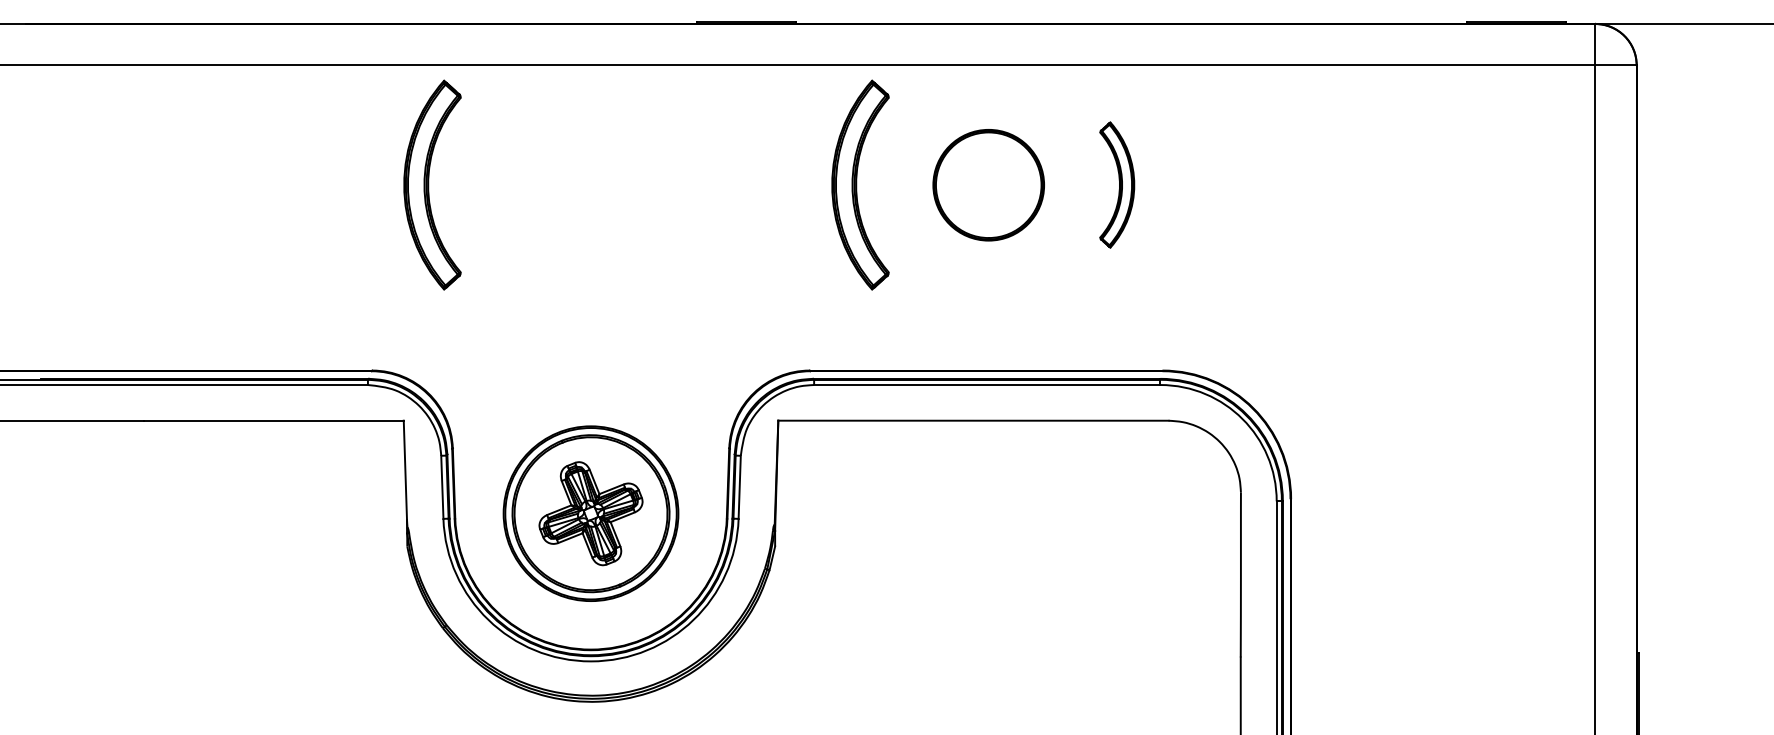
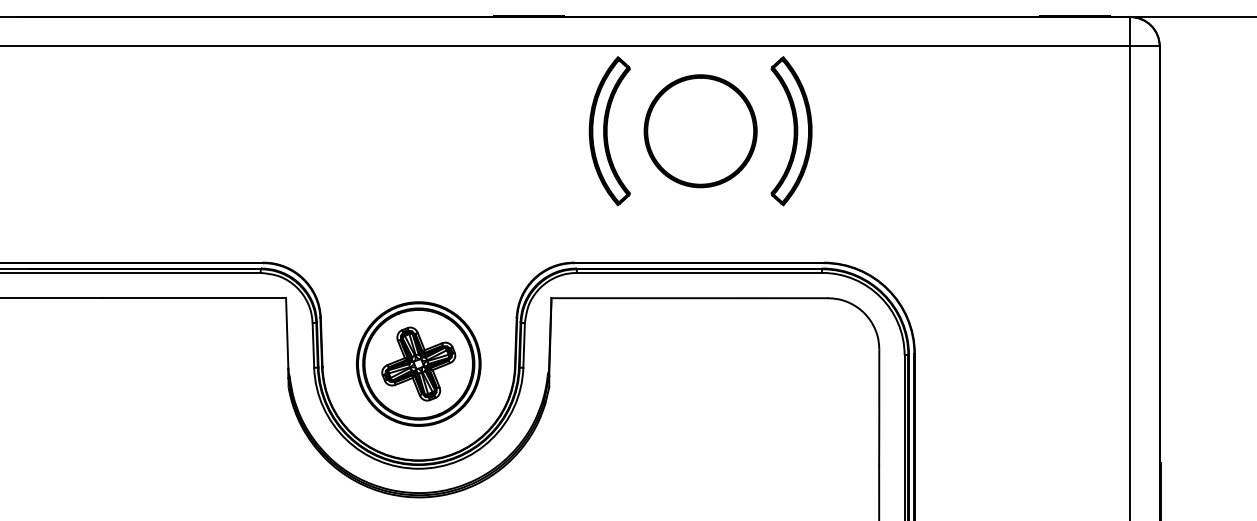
part: (432, 184) -> (306, 130), removed
part: (1117, 184) -> (791, 130), size x1.67
part: (988, 185) -> (700, 131), size x1.43

